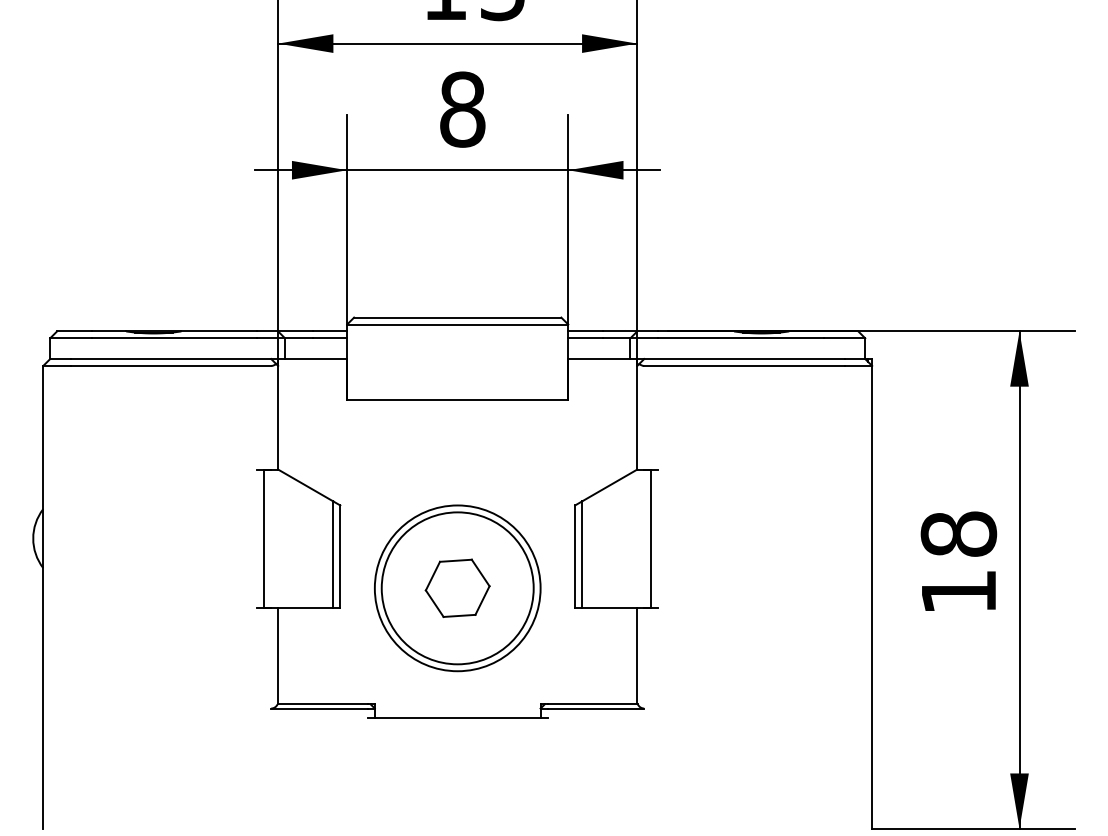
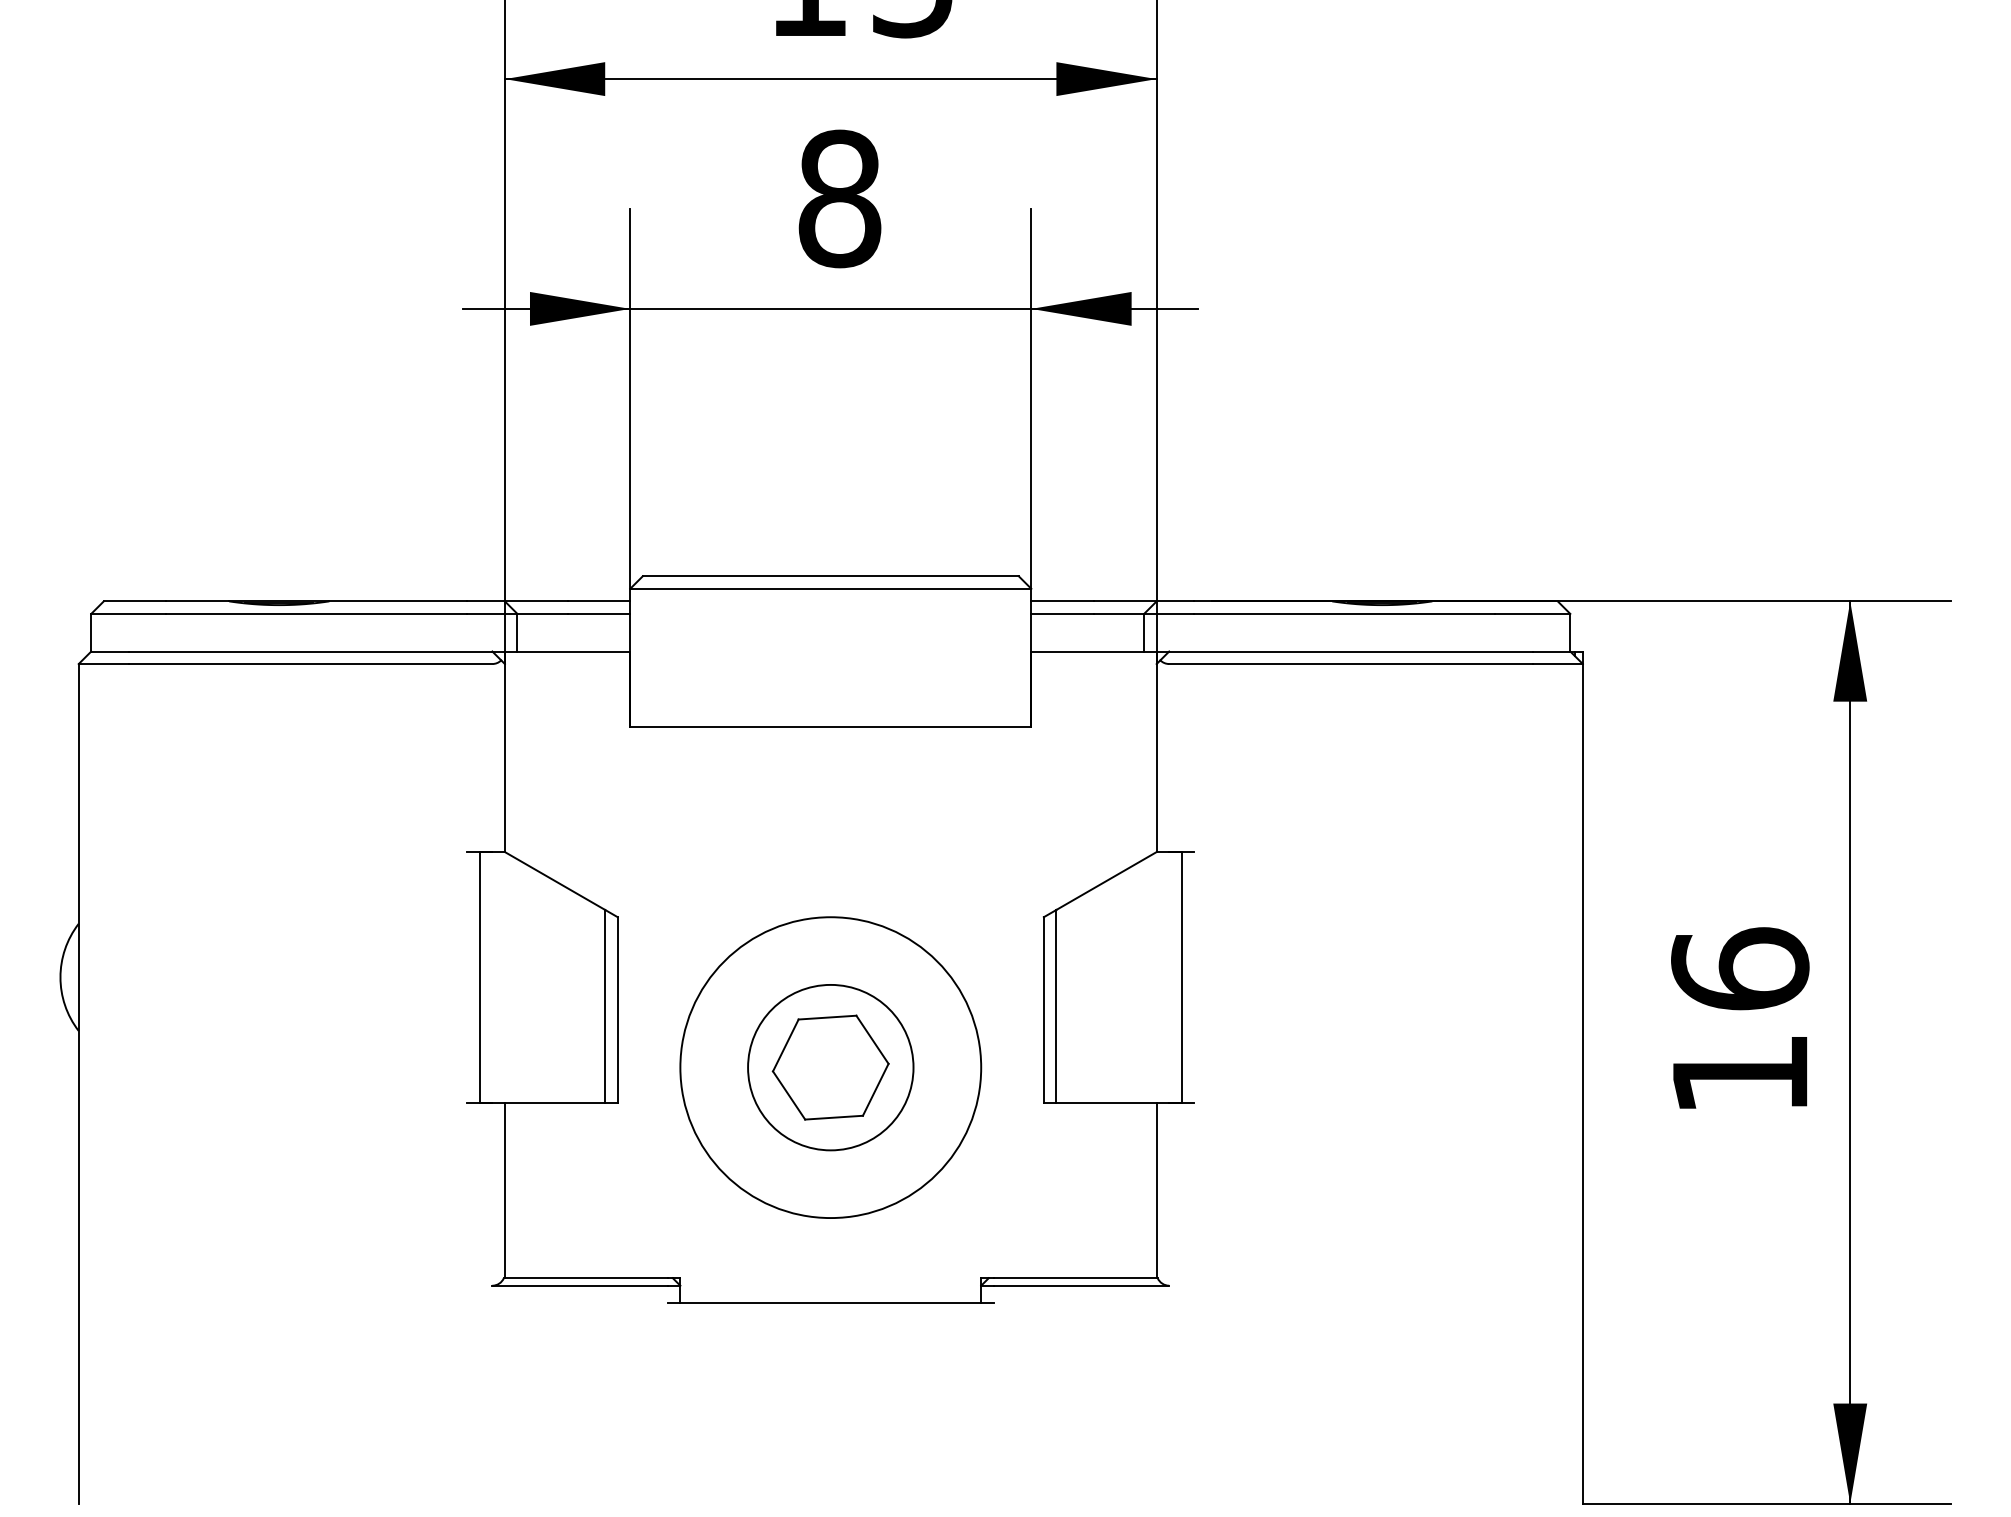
text: (958, 533) -> (1739, 968), 18 -> 16
circle: (457, 588) -> (830, 1067), size x0.6

